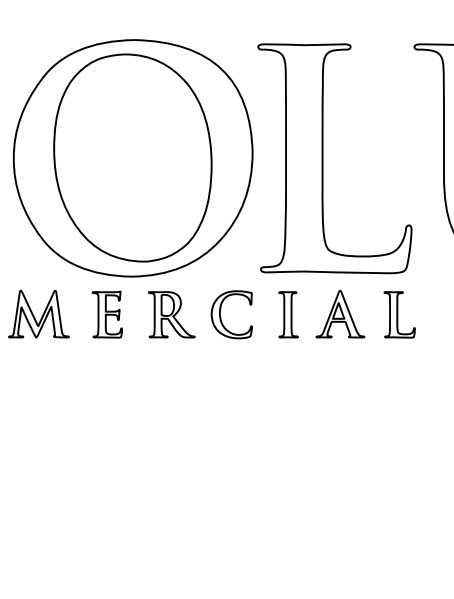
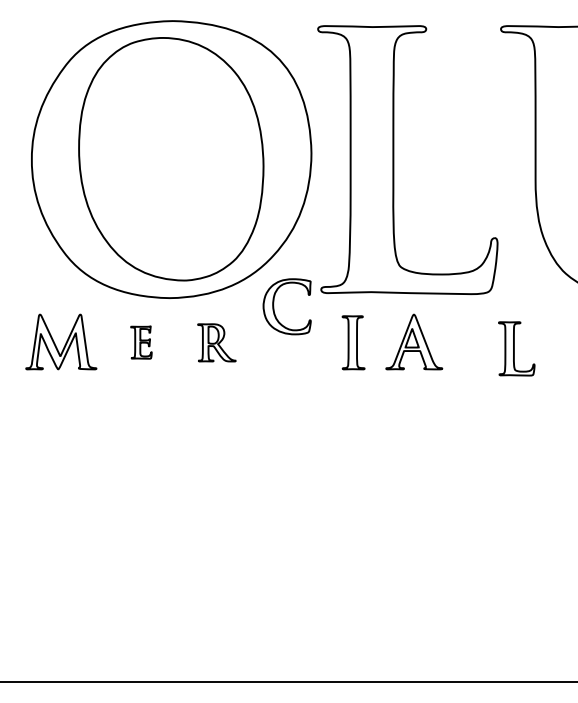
part: (107, 314) -> (141, 342), size x0.6
part: (171, 314) -> (216, 342), size x0.7
part: (221, 314) -> (274, 306), moved
part: (399, 314) -> (516, 348), moved

